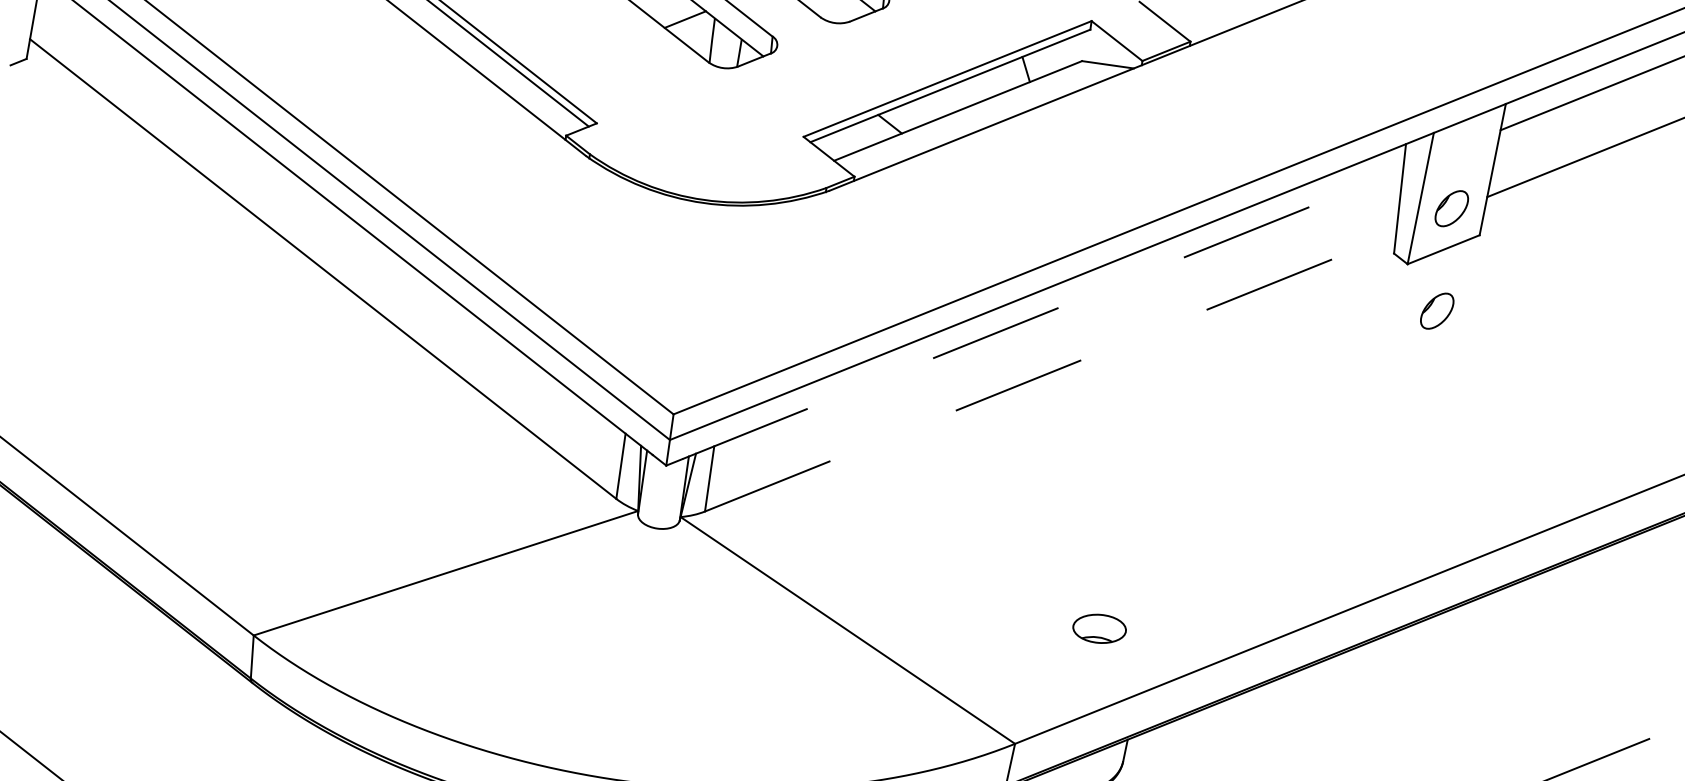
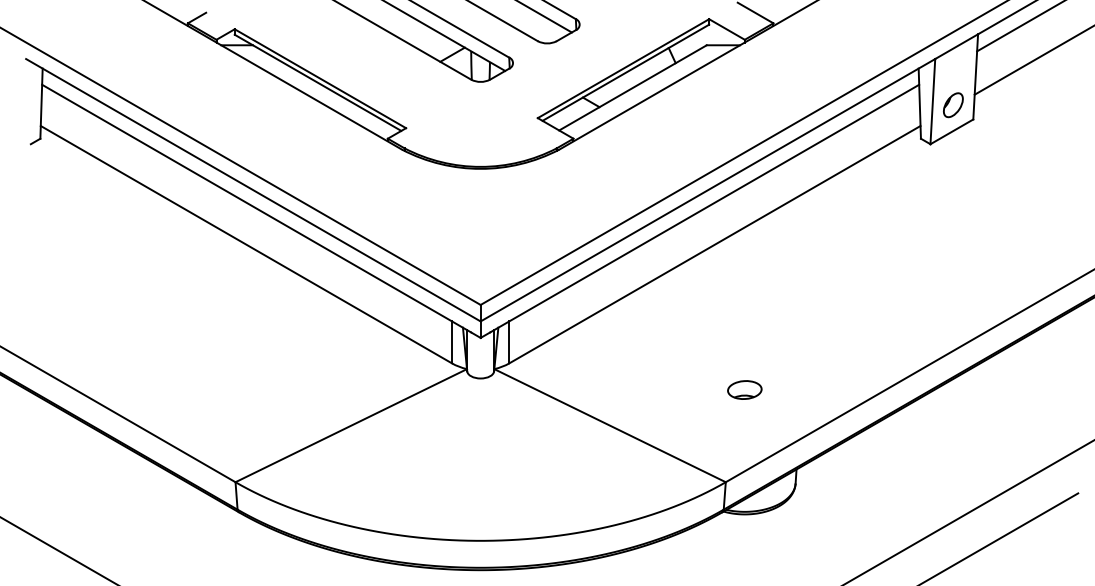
part: (1437, 311) -> (953, 171), removed
line: (1042, 314) -> (704, 208), dashed -> solid
line: (1051, 372) -> (715, 244), dashed -> solid
part: (1099, 627) -> (744, 389), moved

